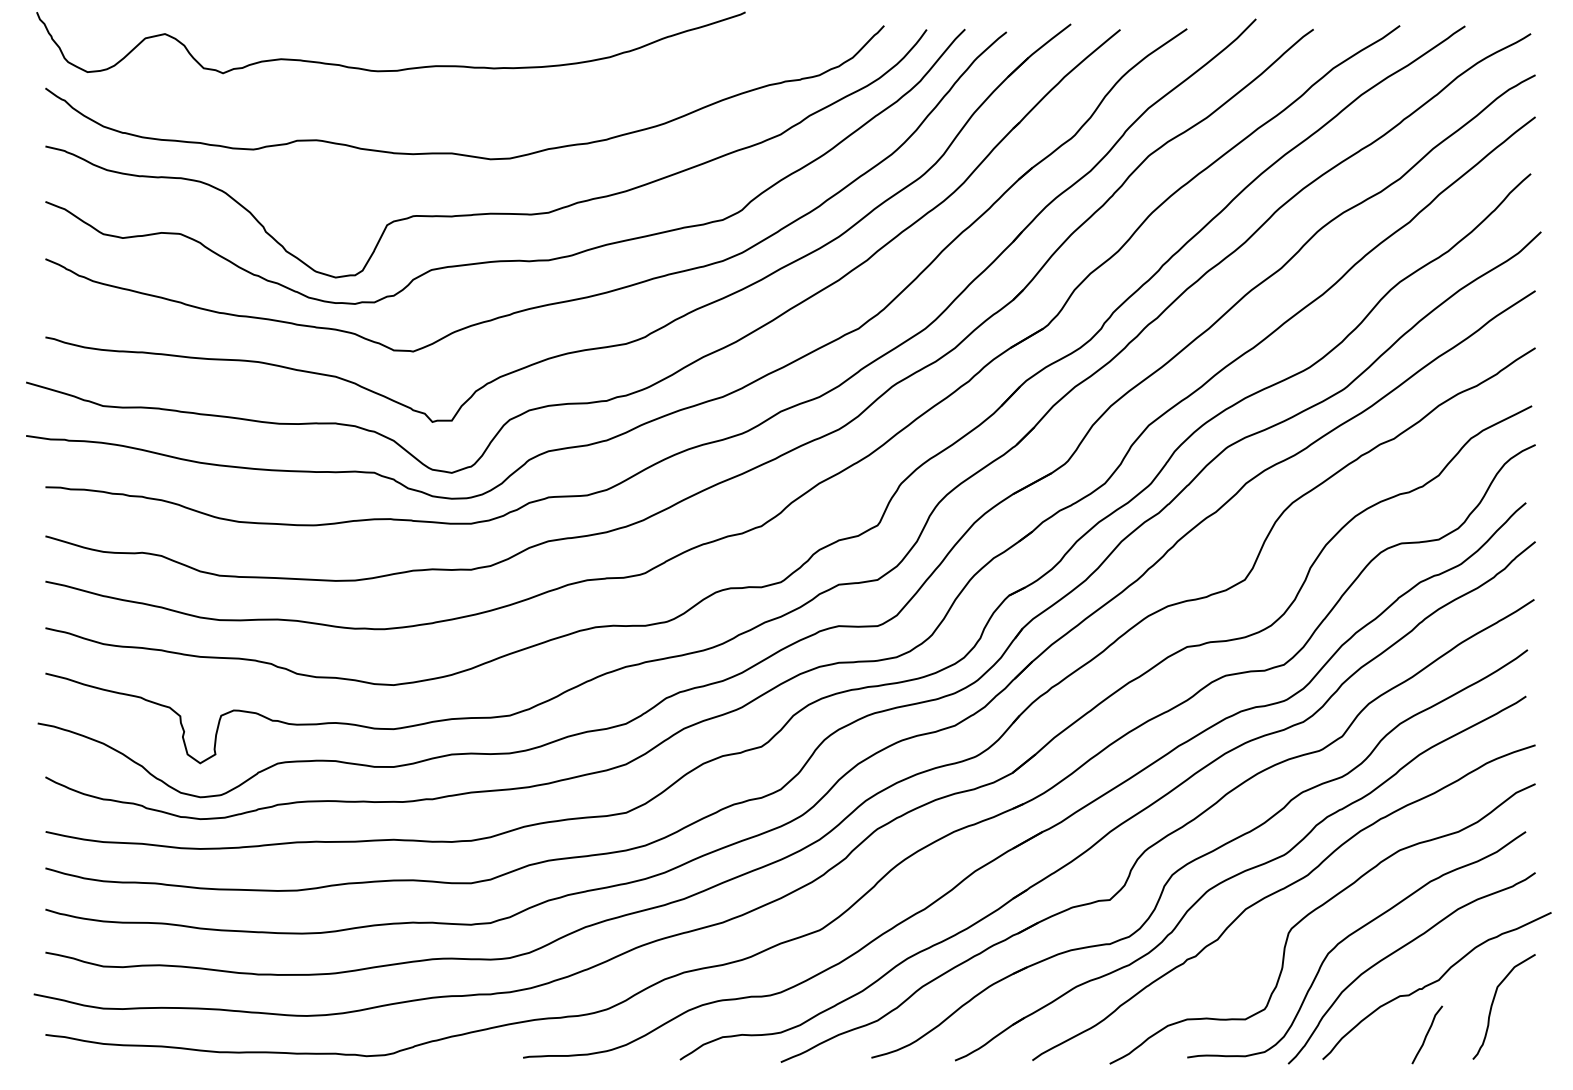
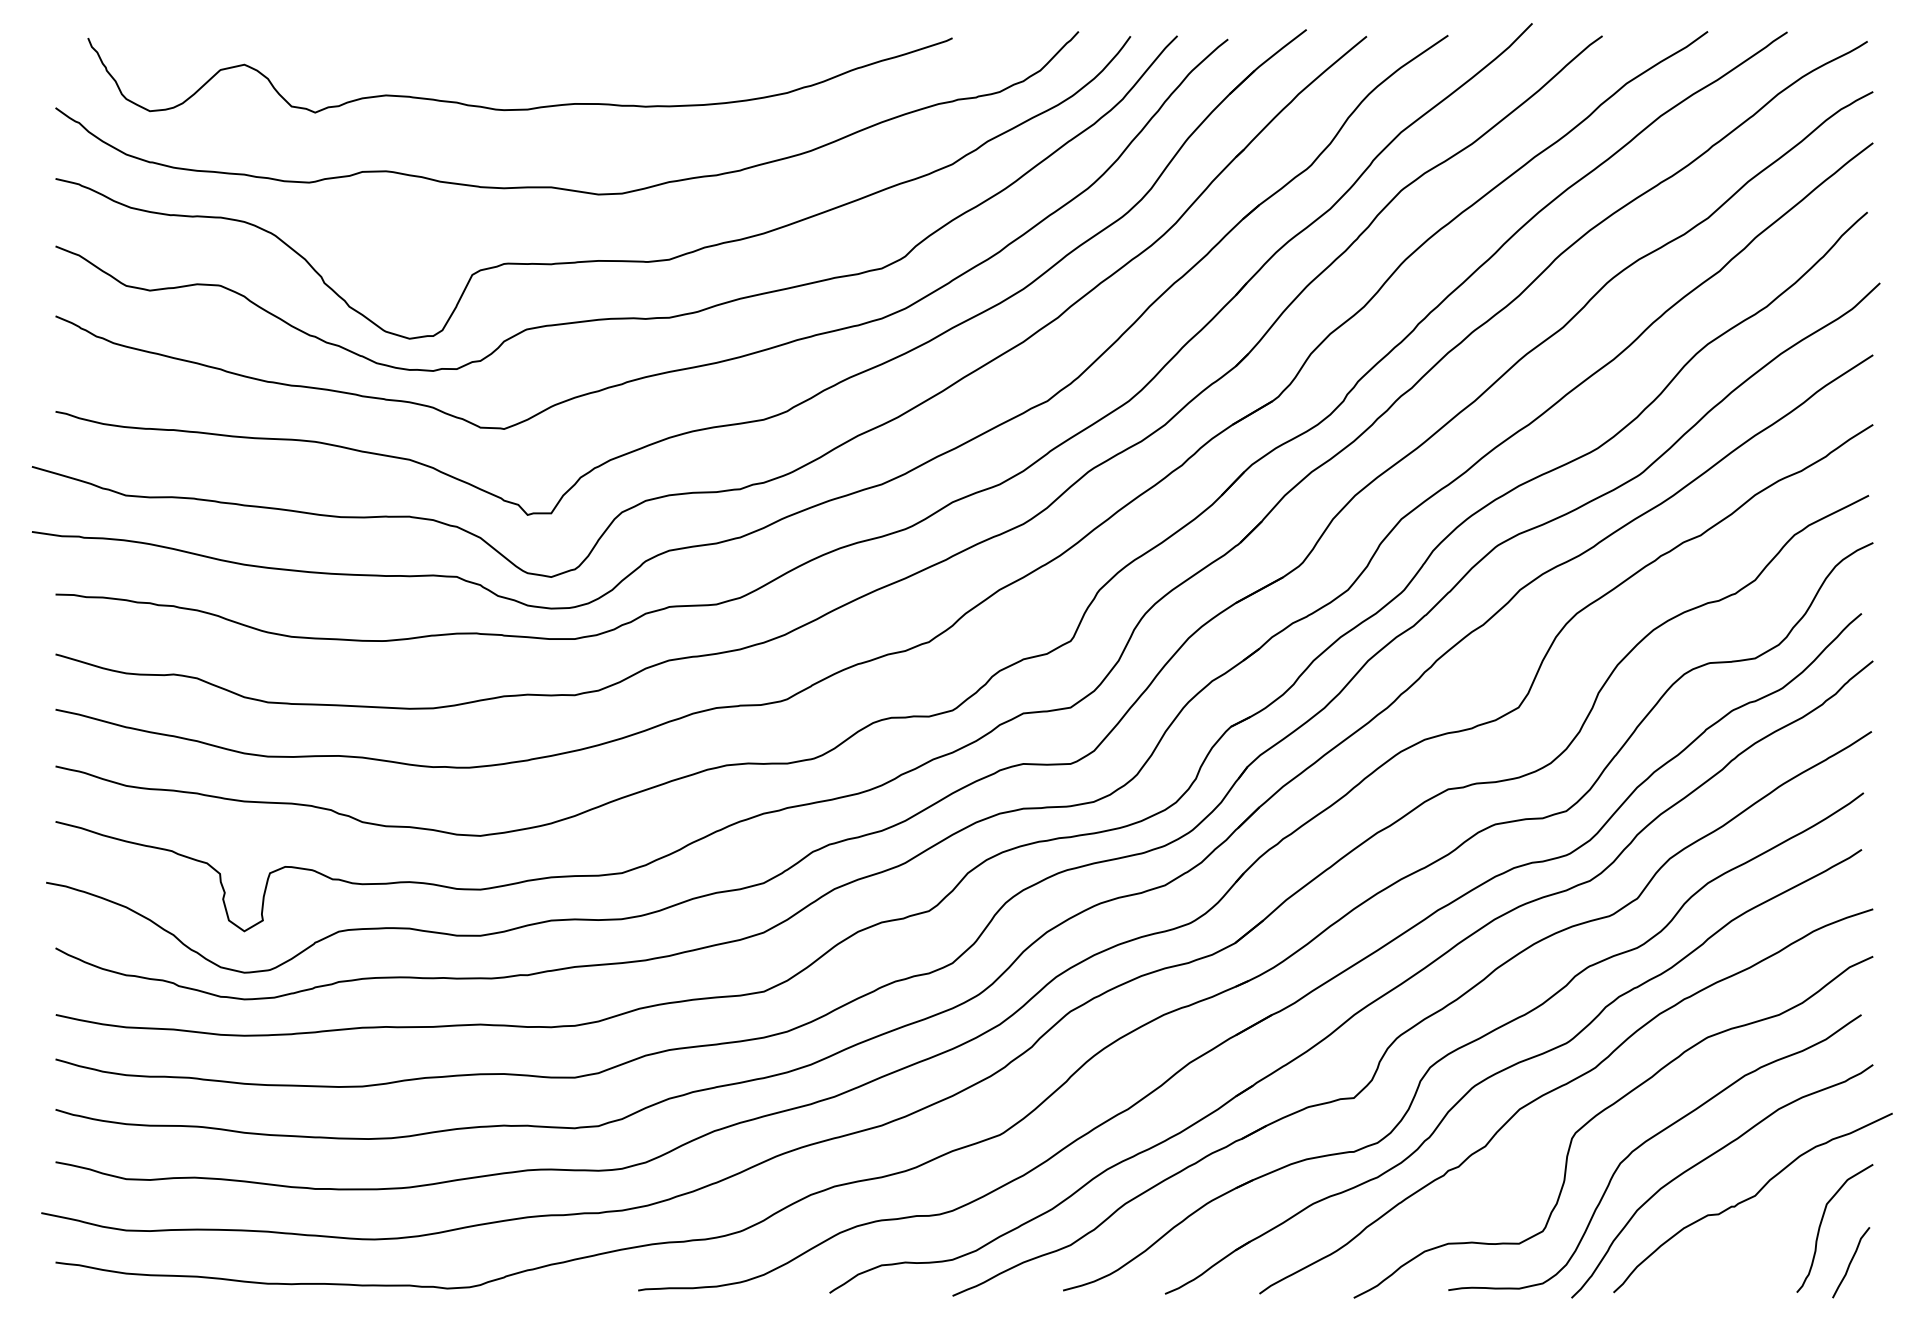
curve: (390, 69) -> (519, 108), moved
curve: (1427, 1034) -> (1851, 1262), moved

